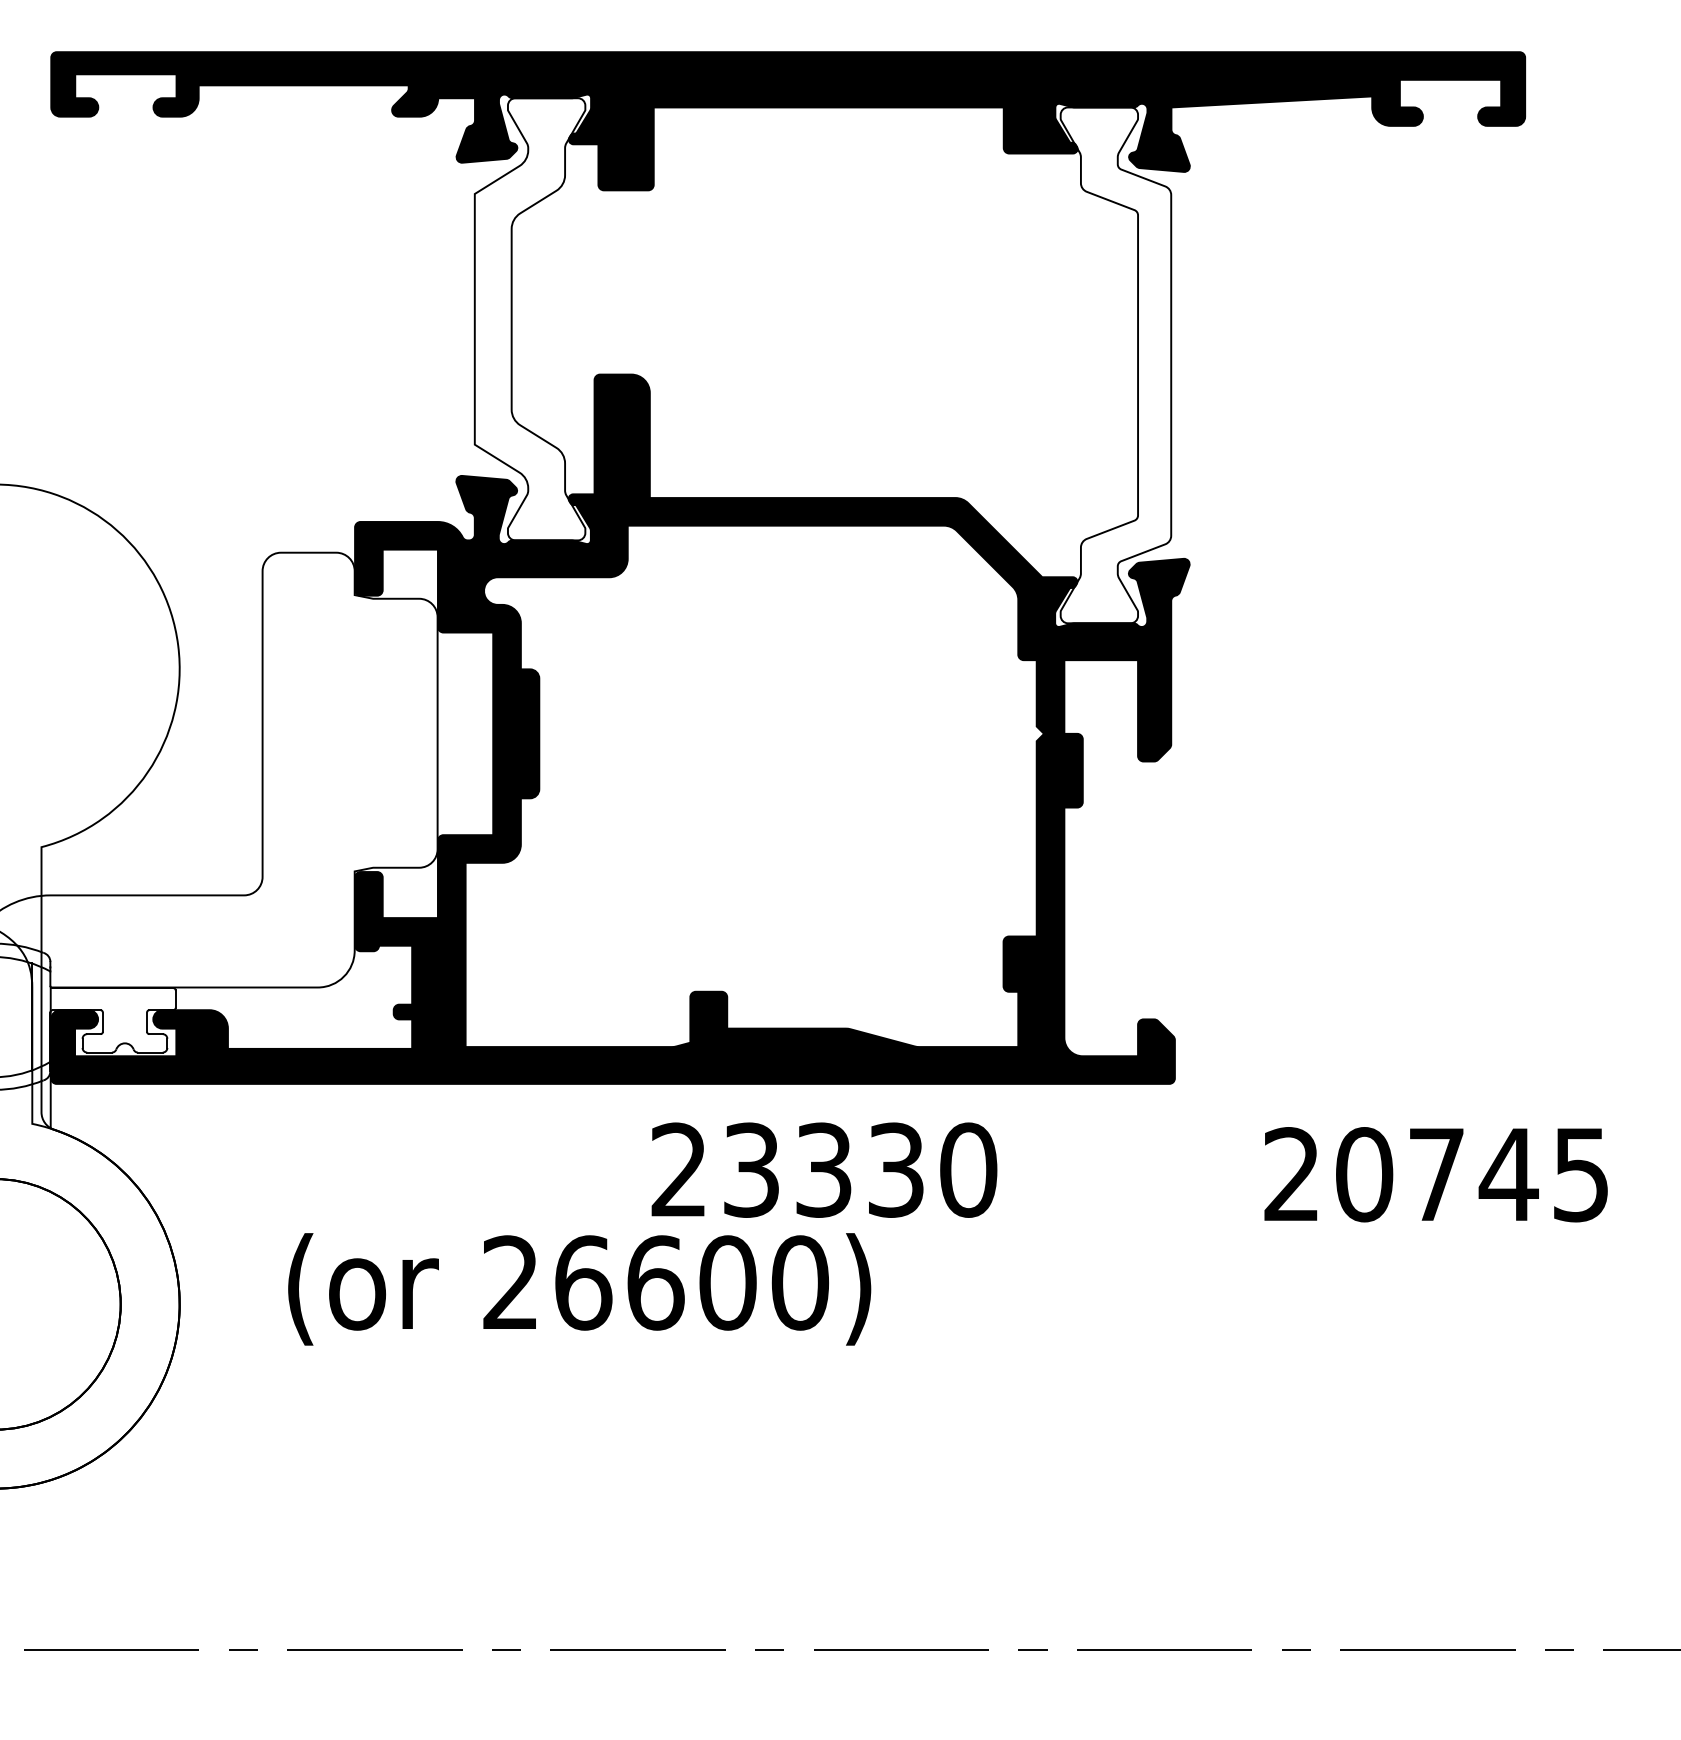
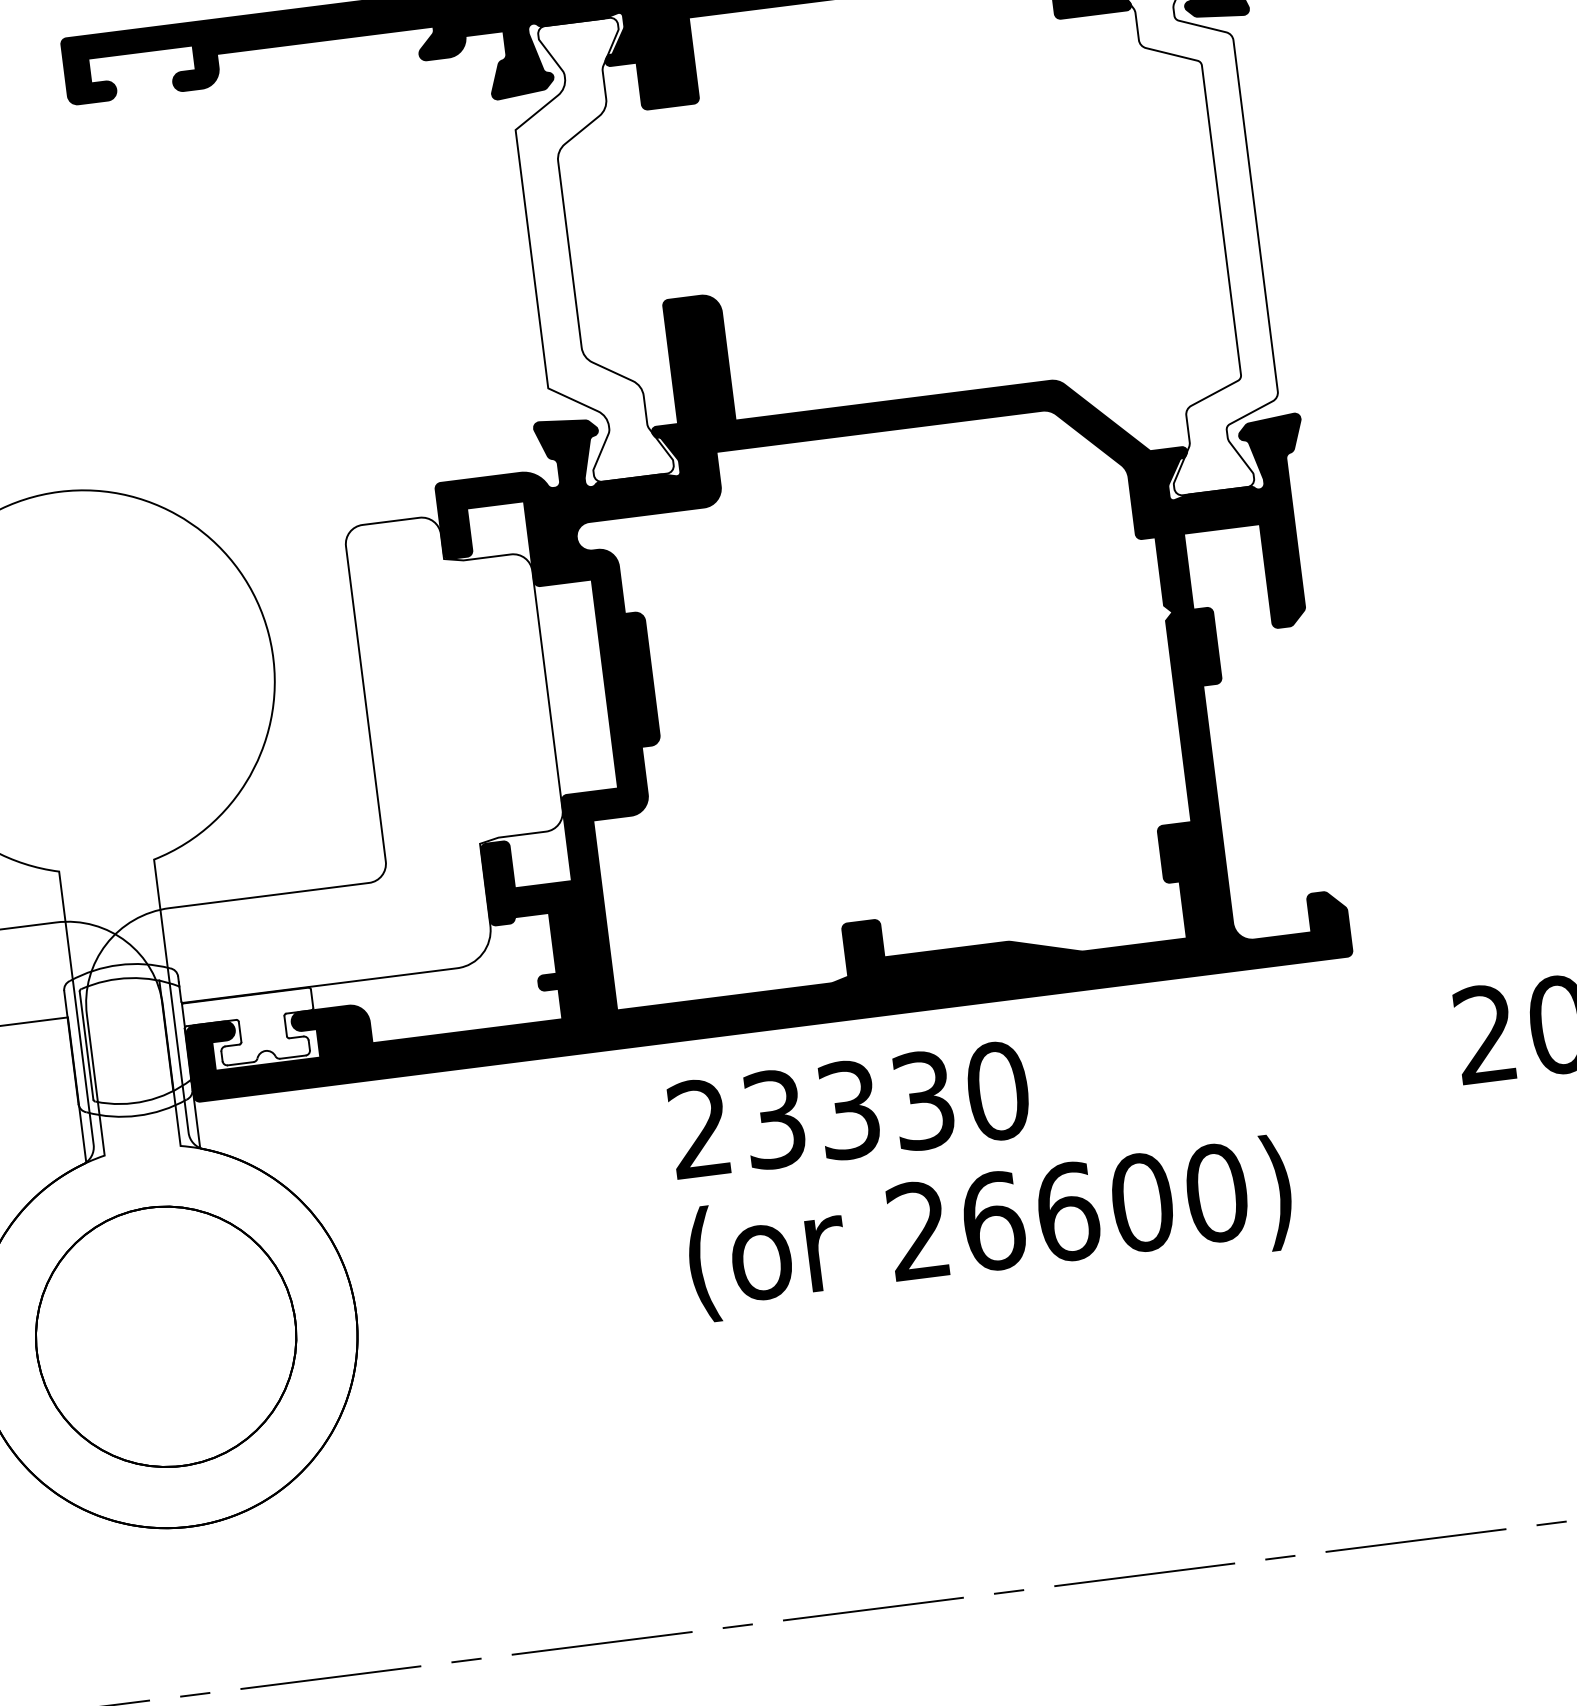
text: (824, 1169) -> (849, 1109), moved
text: (579, 1289) -> (990, 1228), moved

